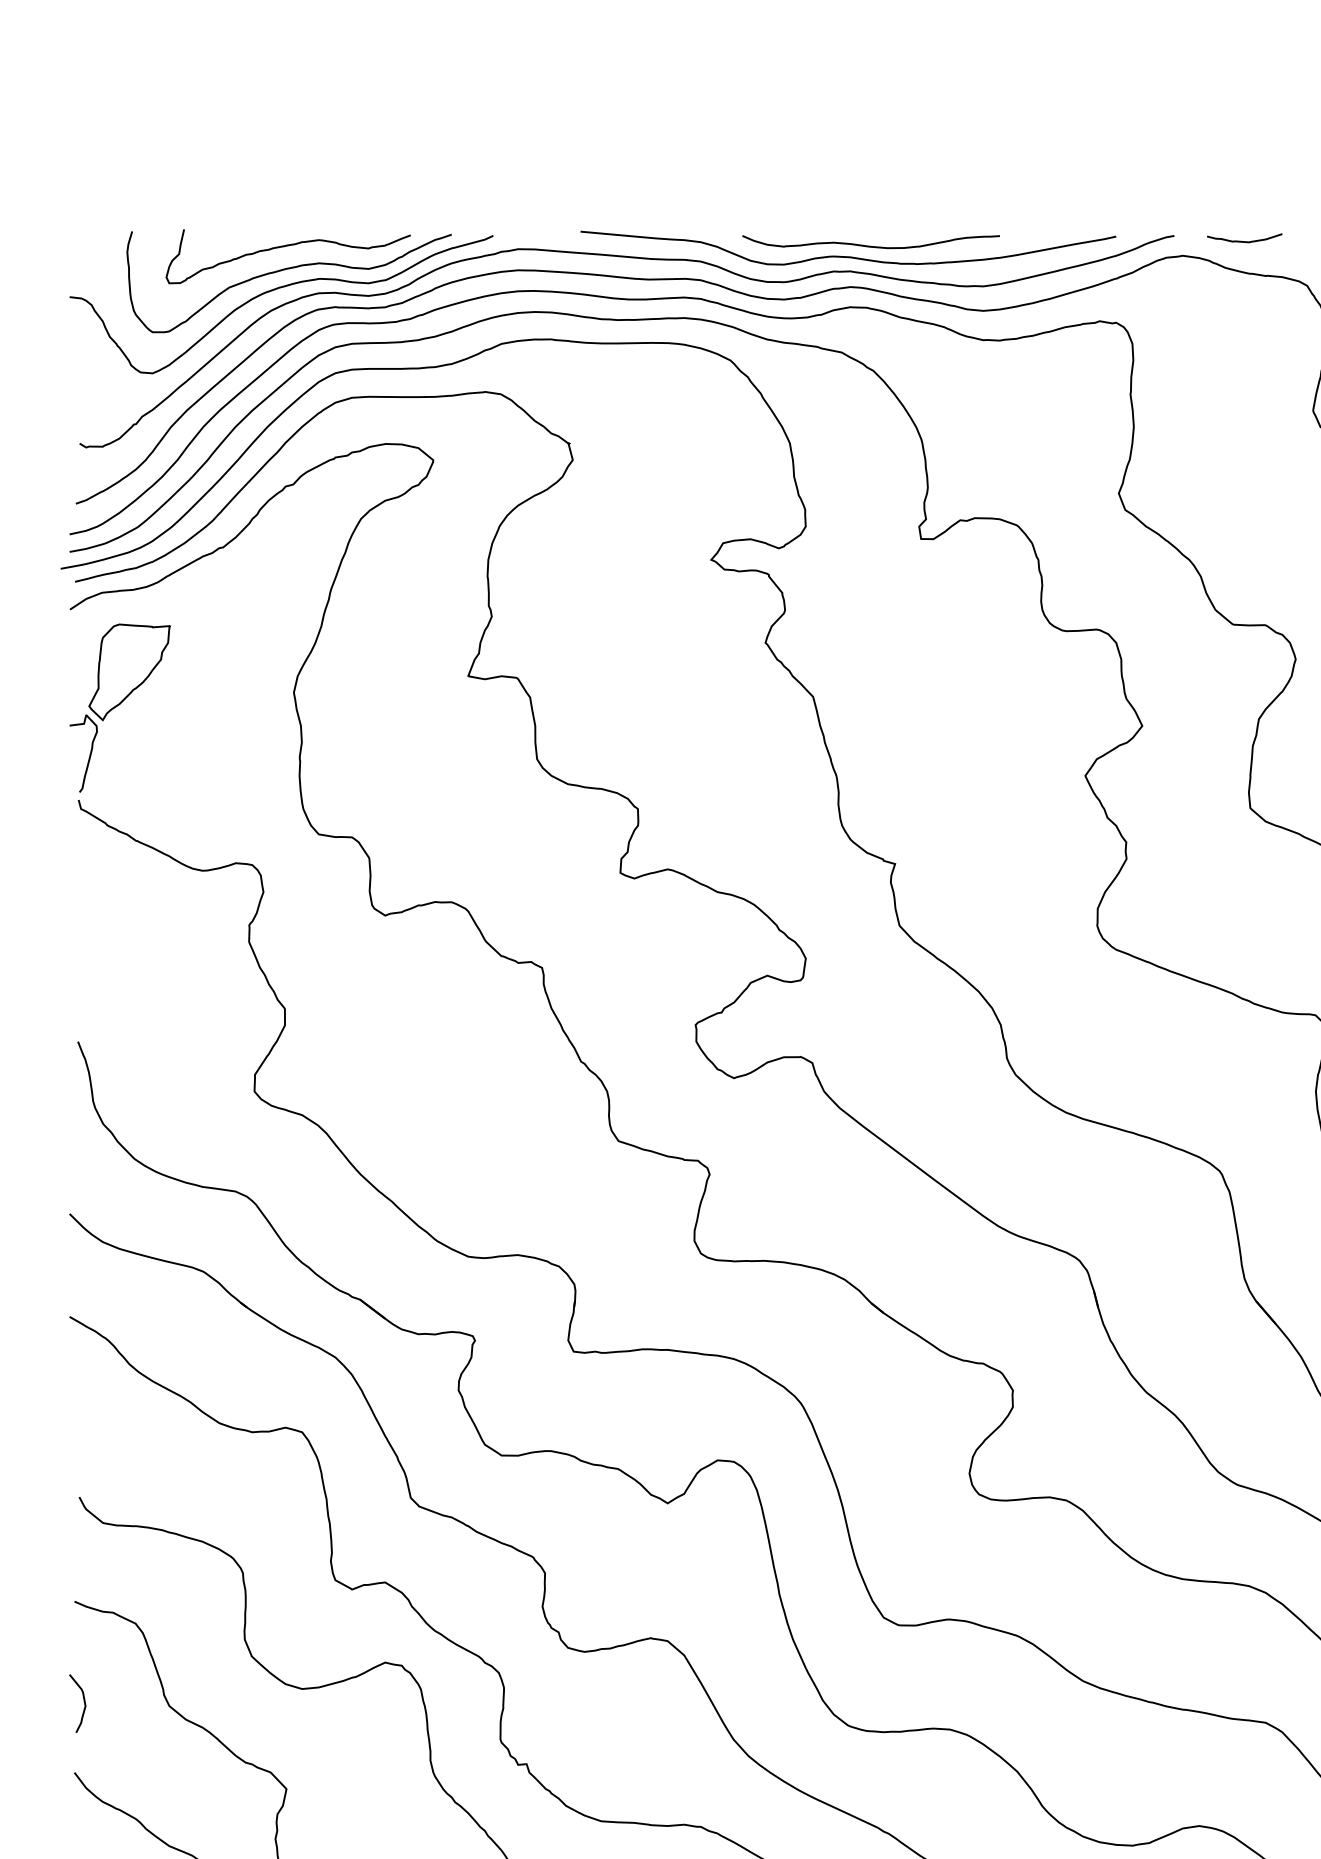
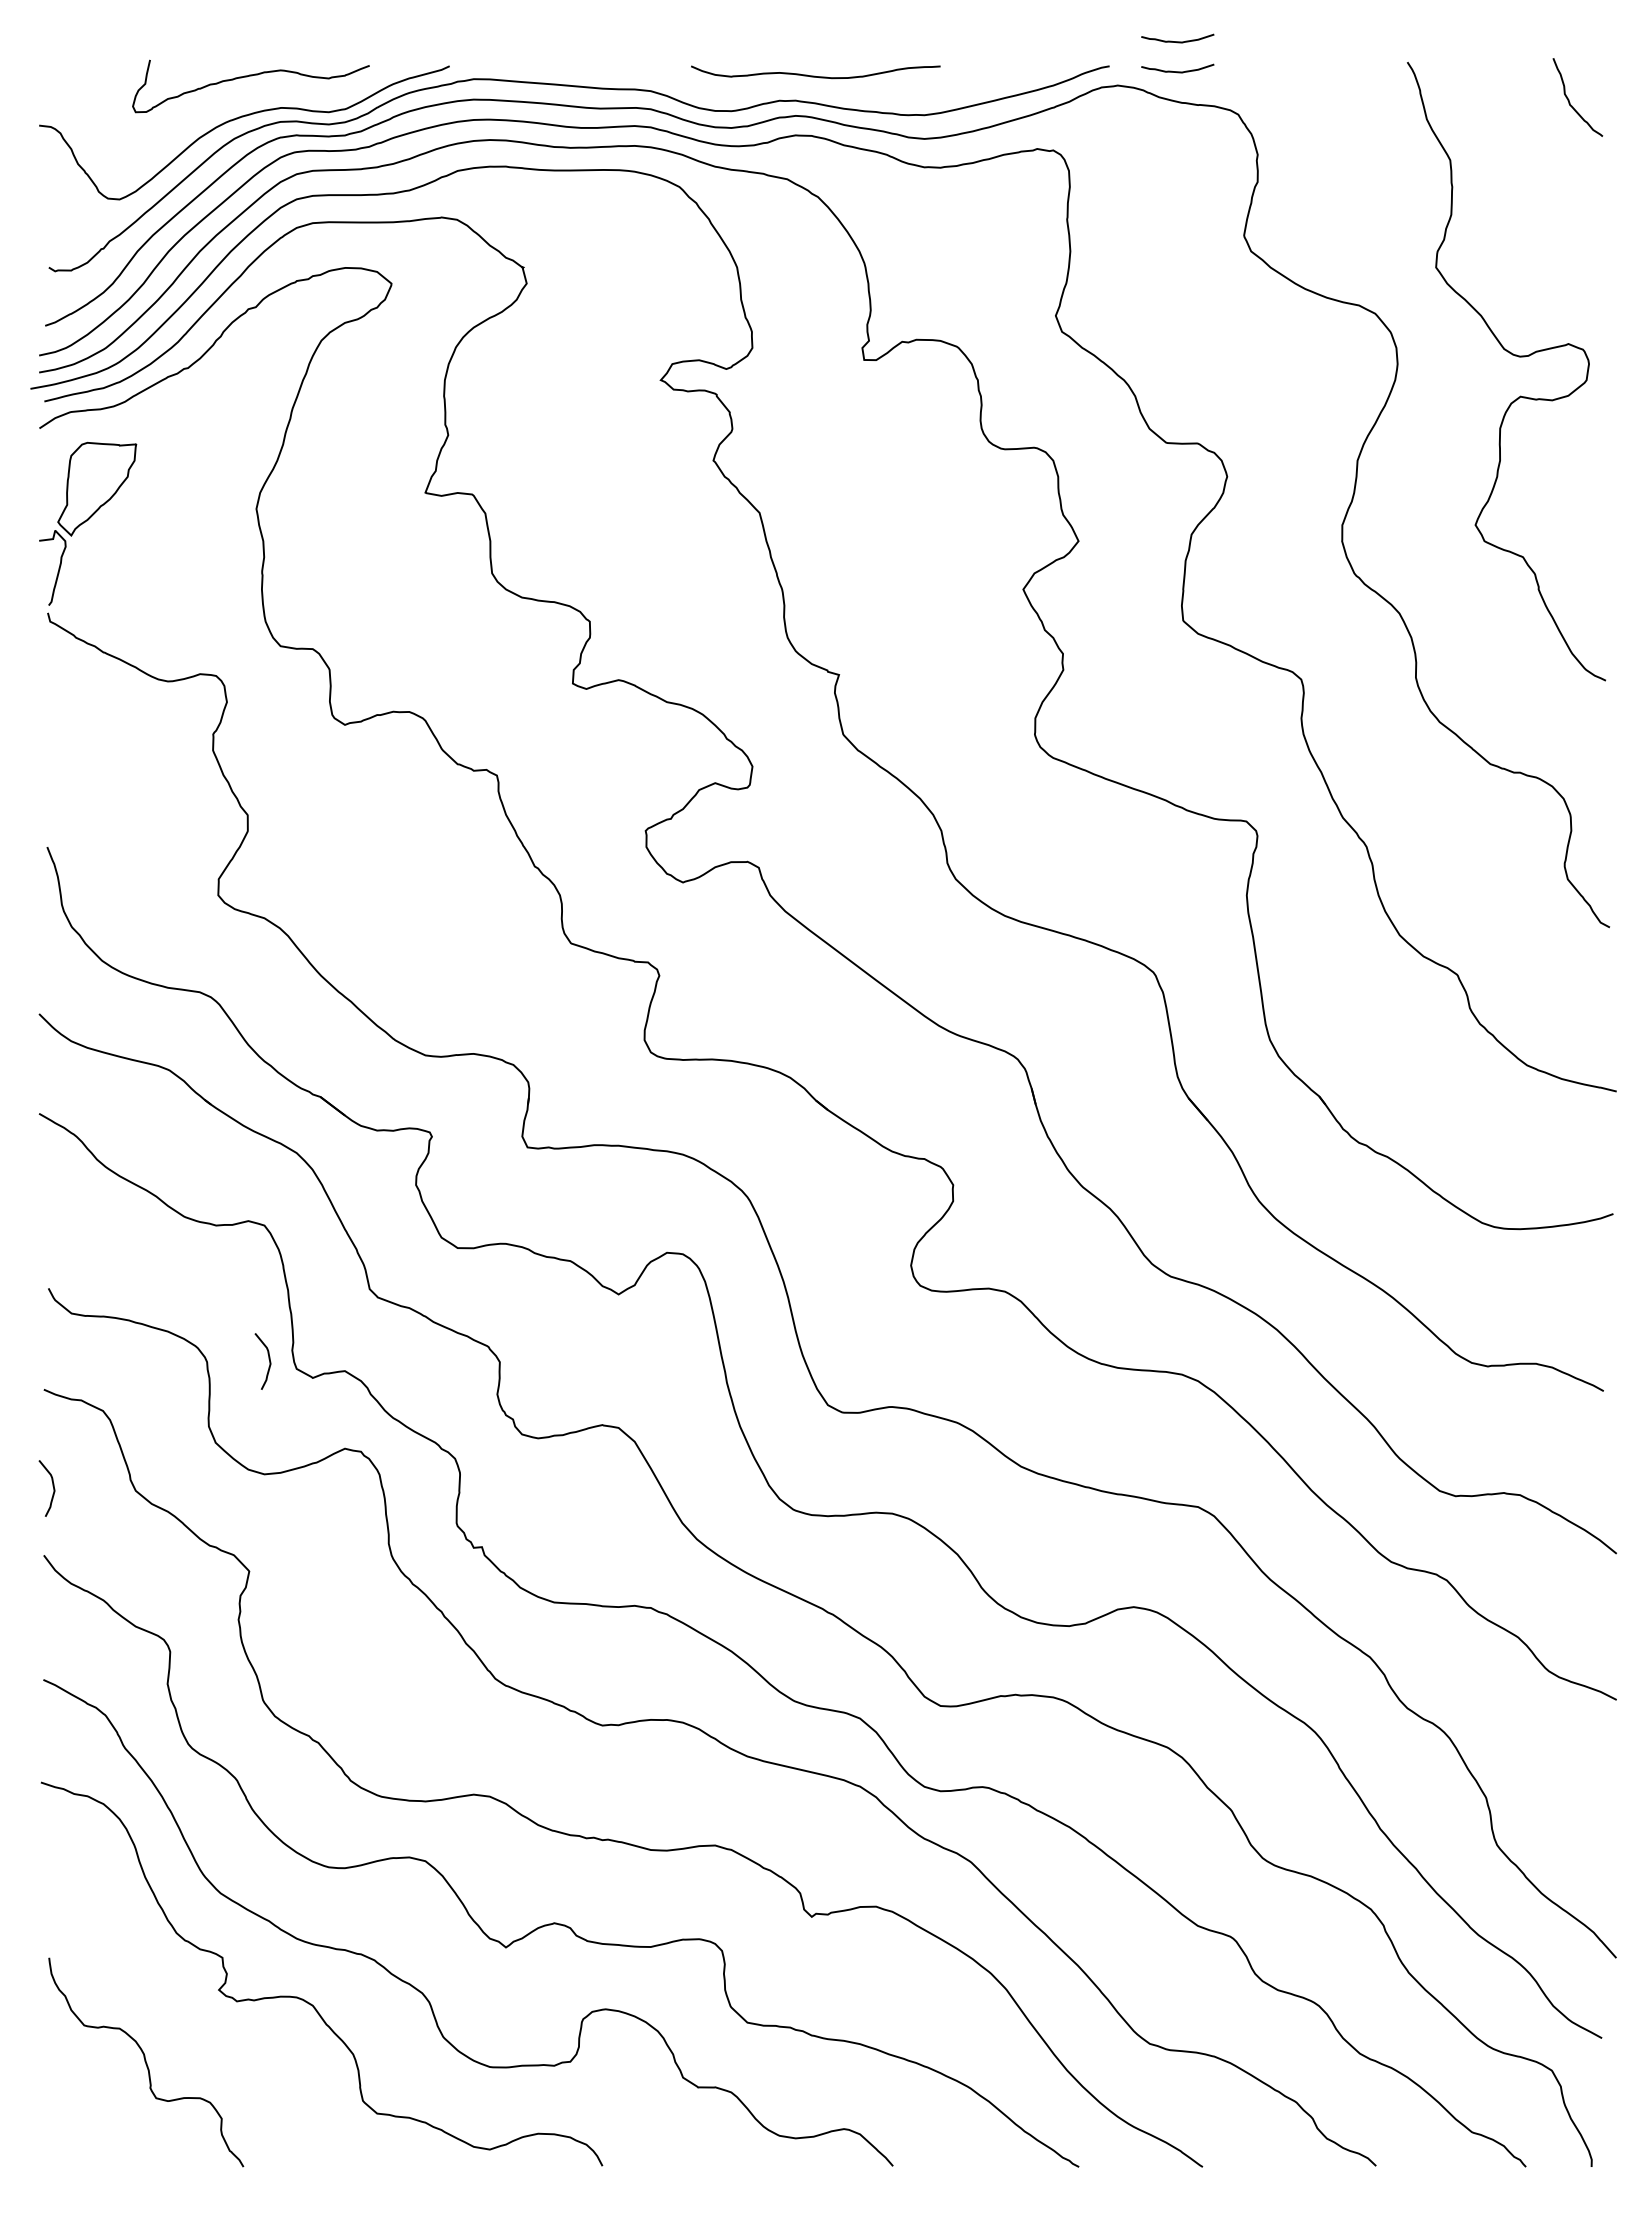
curve: (1244, 210) -> (1177, 41), added
curve: (846, 255) -> (791, 85), removed
curve: (286, 270) -> (249, 99), removed
curve: (306, 1570) -> (268, 1359), added

